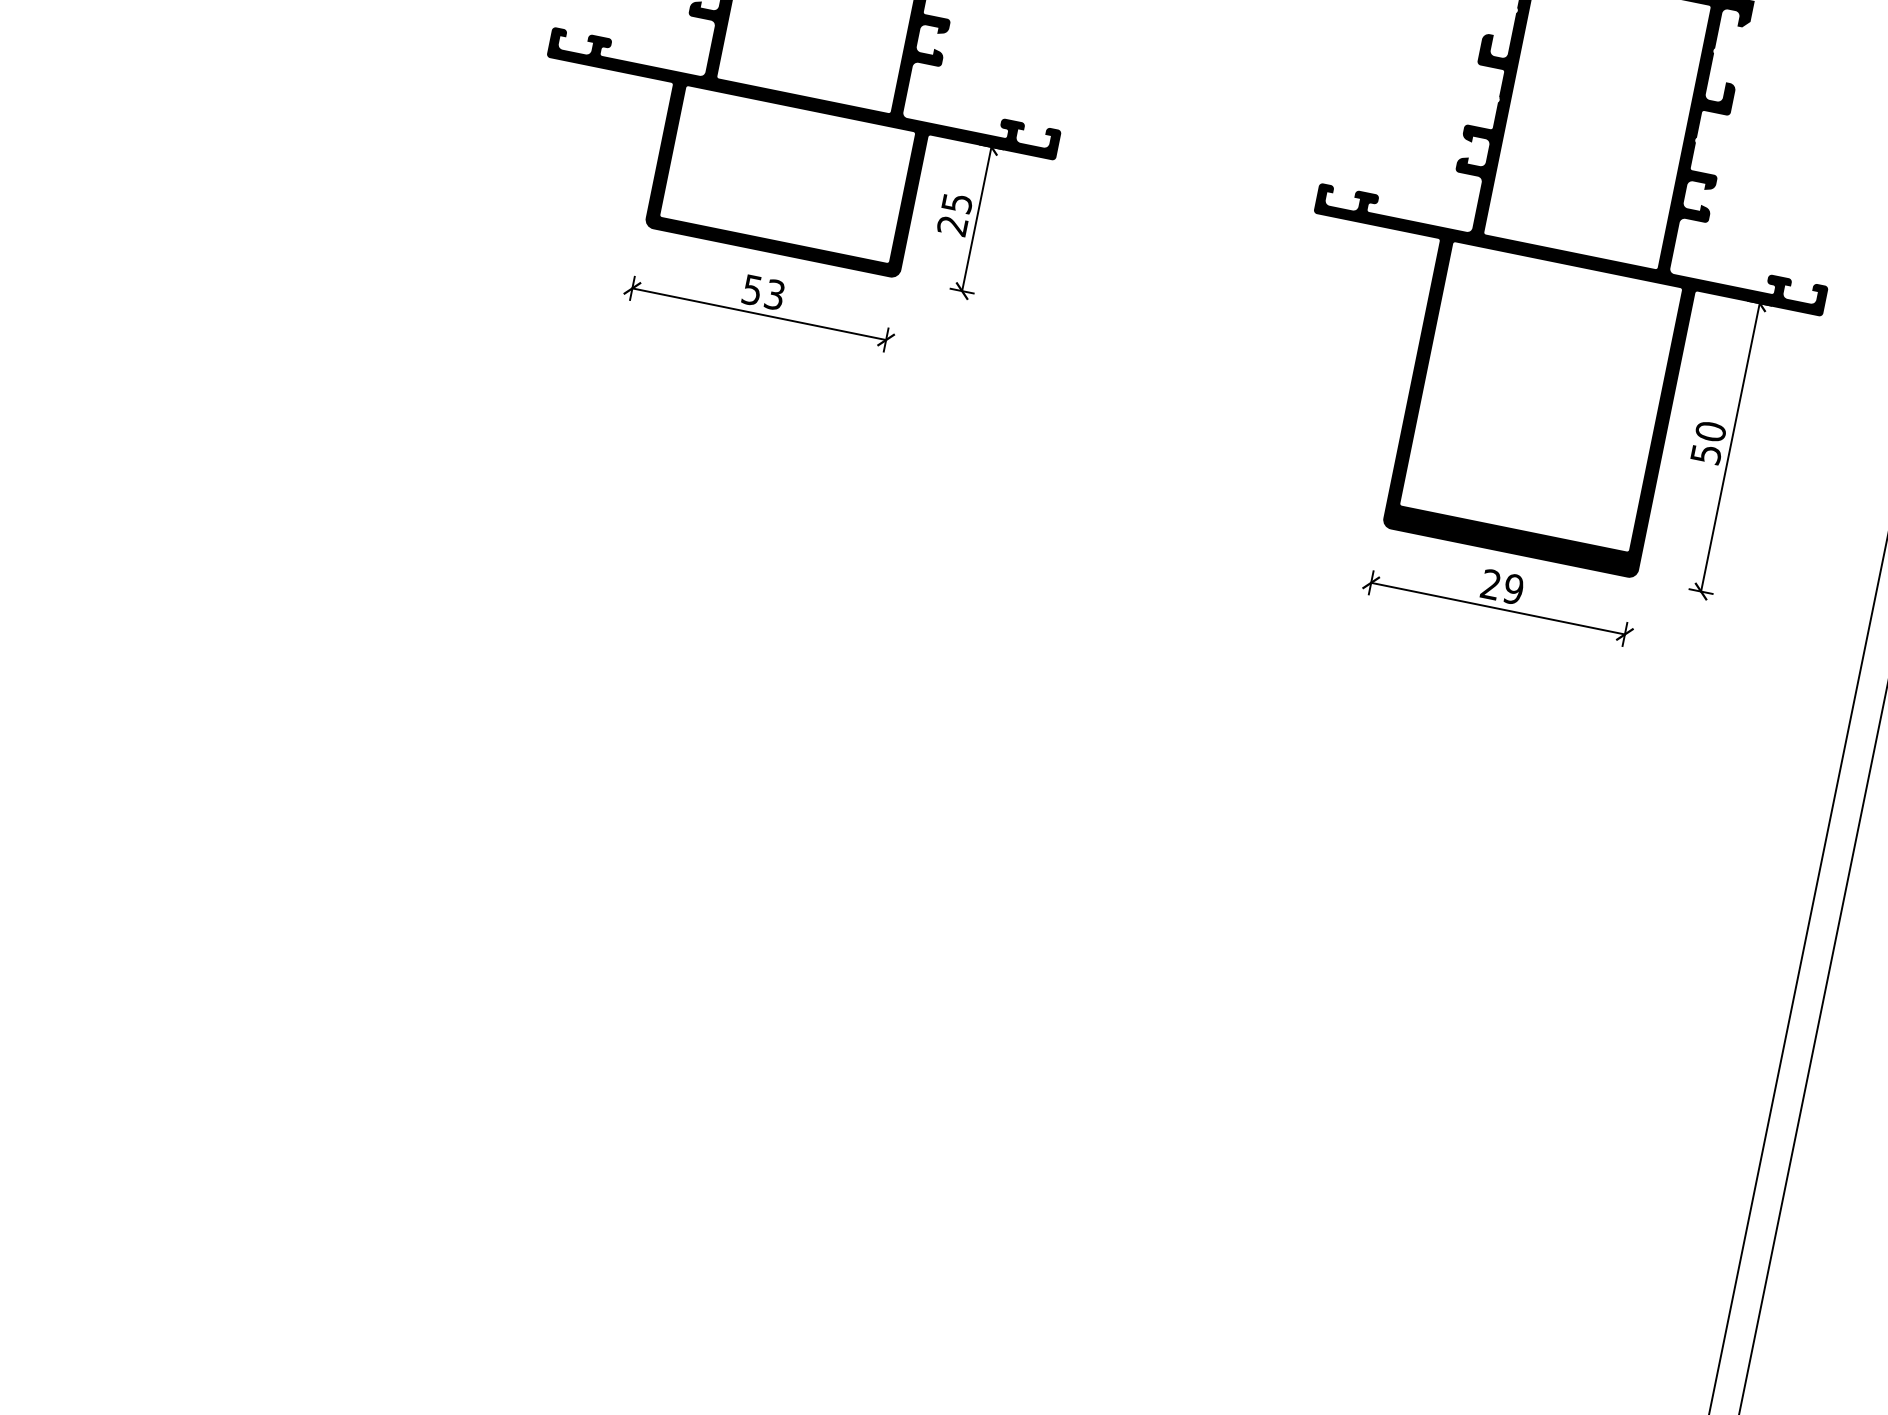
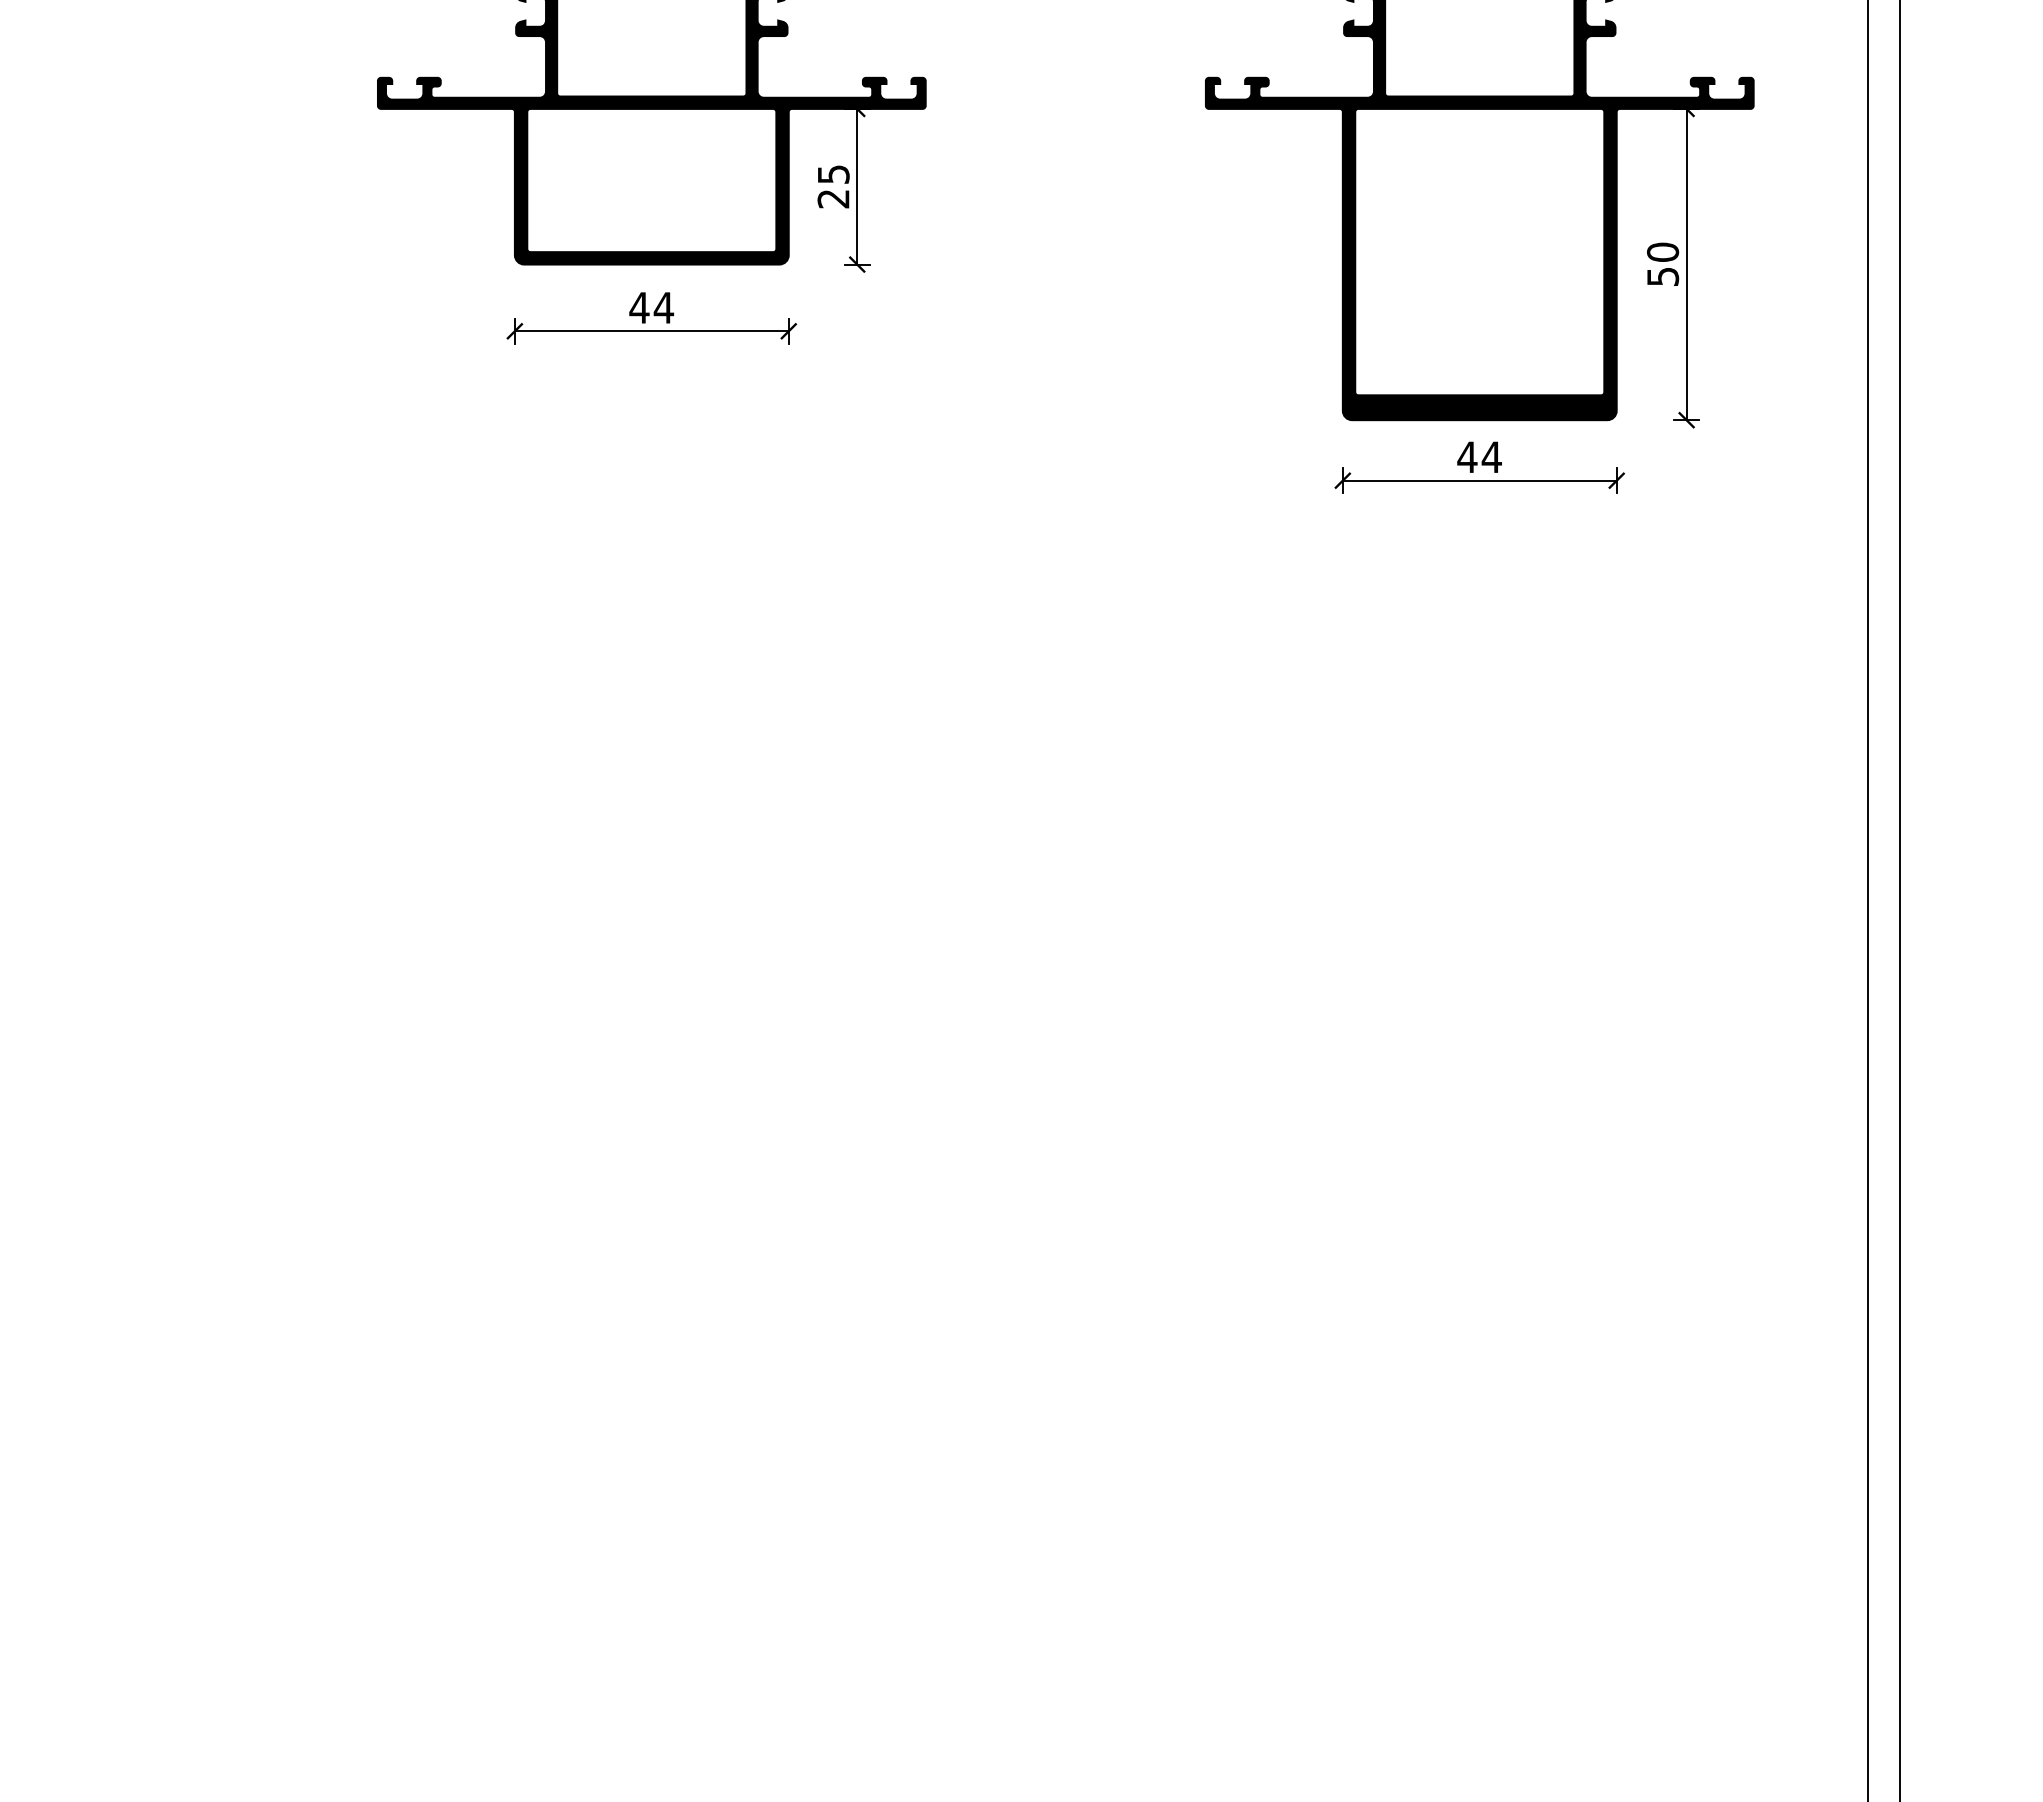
text: (763, 292) -> (651, 307), 53 -> 44
text: (1502, 587) -> (1479, 457), 29 -> 44

